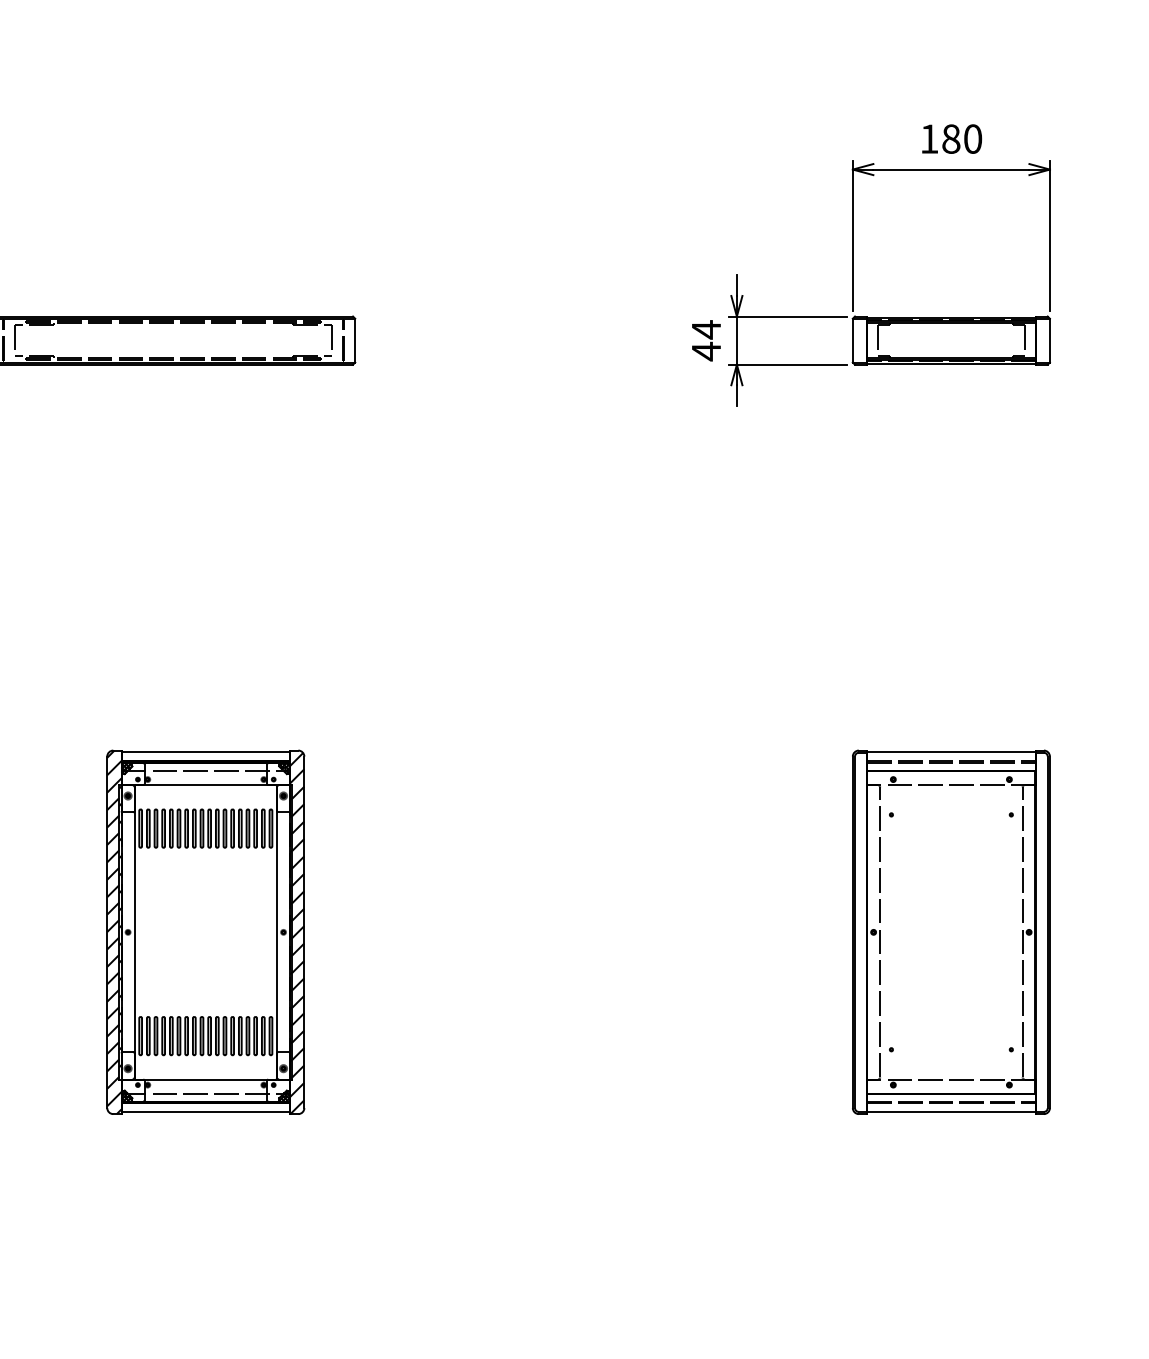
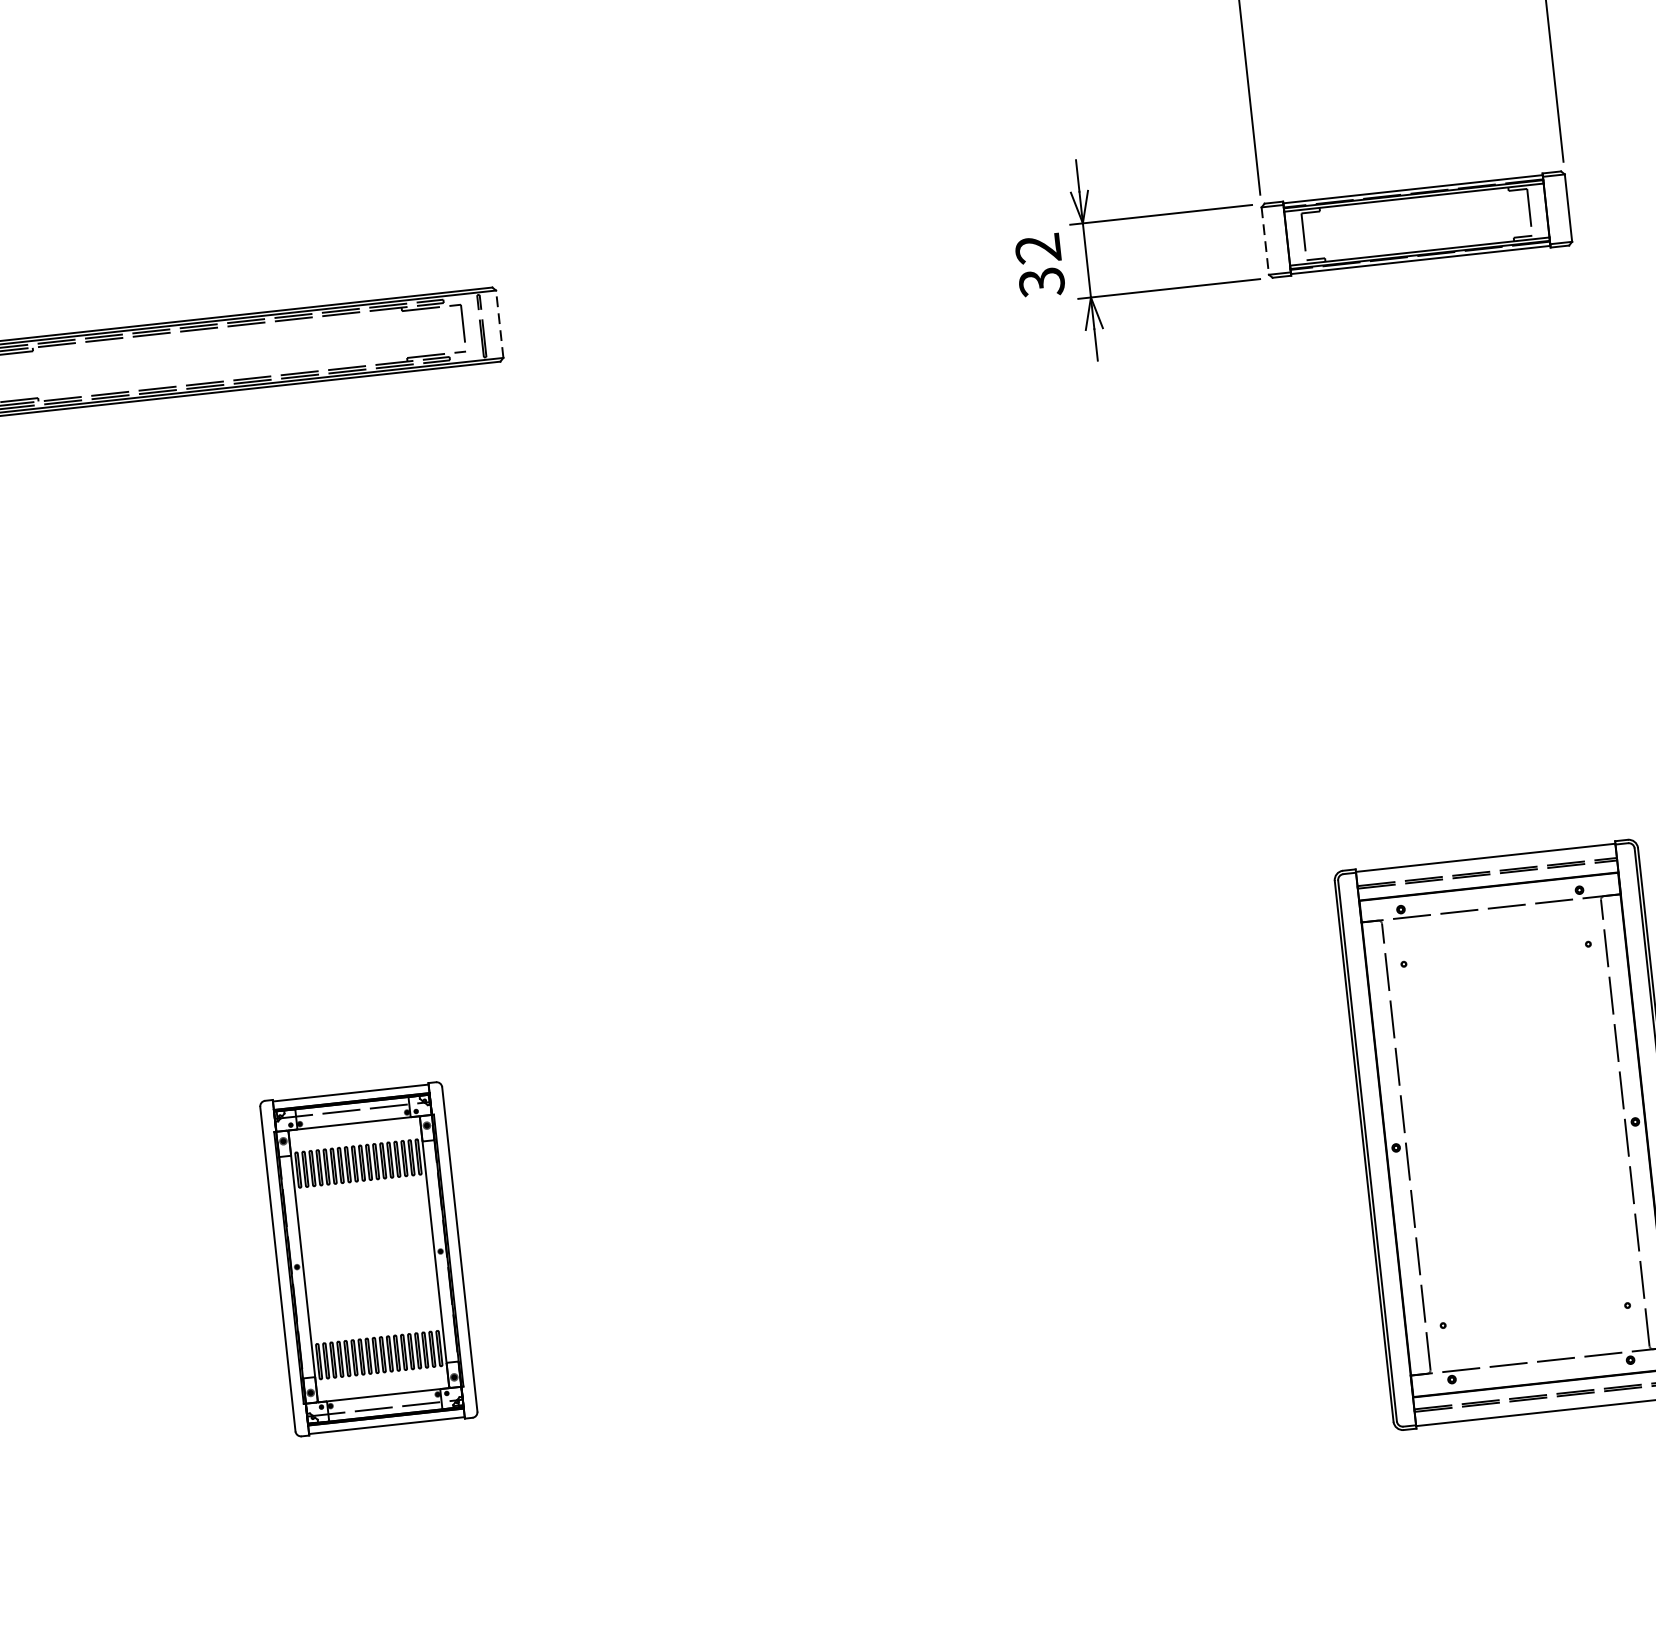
line: (355, 340) -> (500, 323), solid -> dashed
text: (706, 340) -> (1040, 265), 44 -> 32
line: (852, 340) -> (1264, 240), solid -> dashed
part: (205, 931) -> (368, 1258), size x0.6

